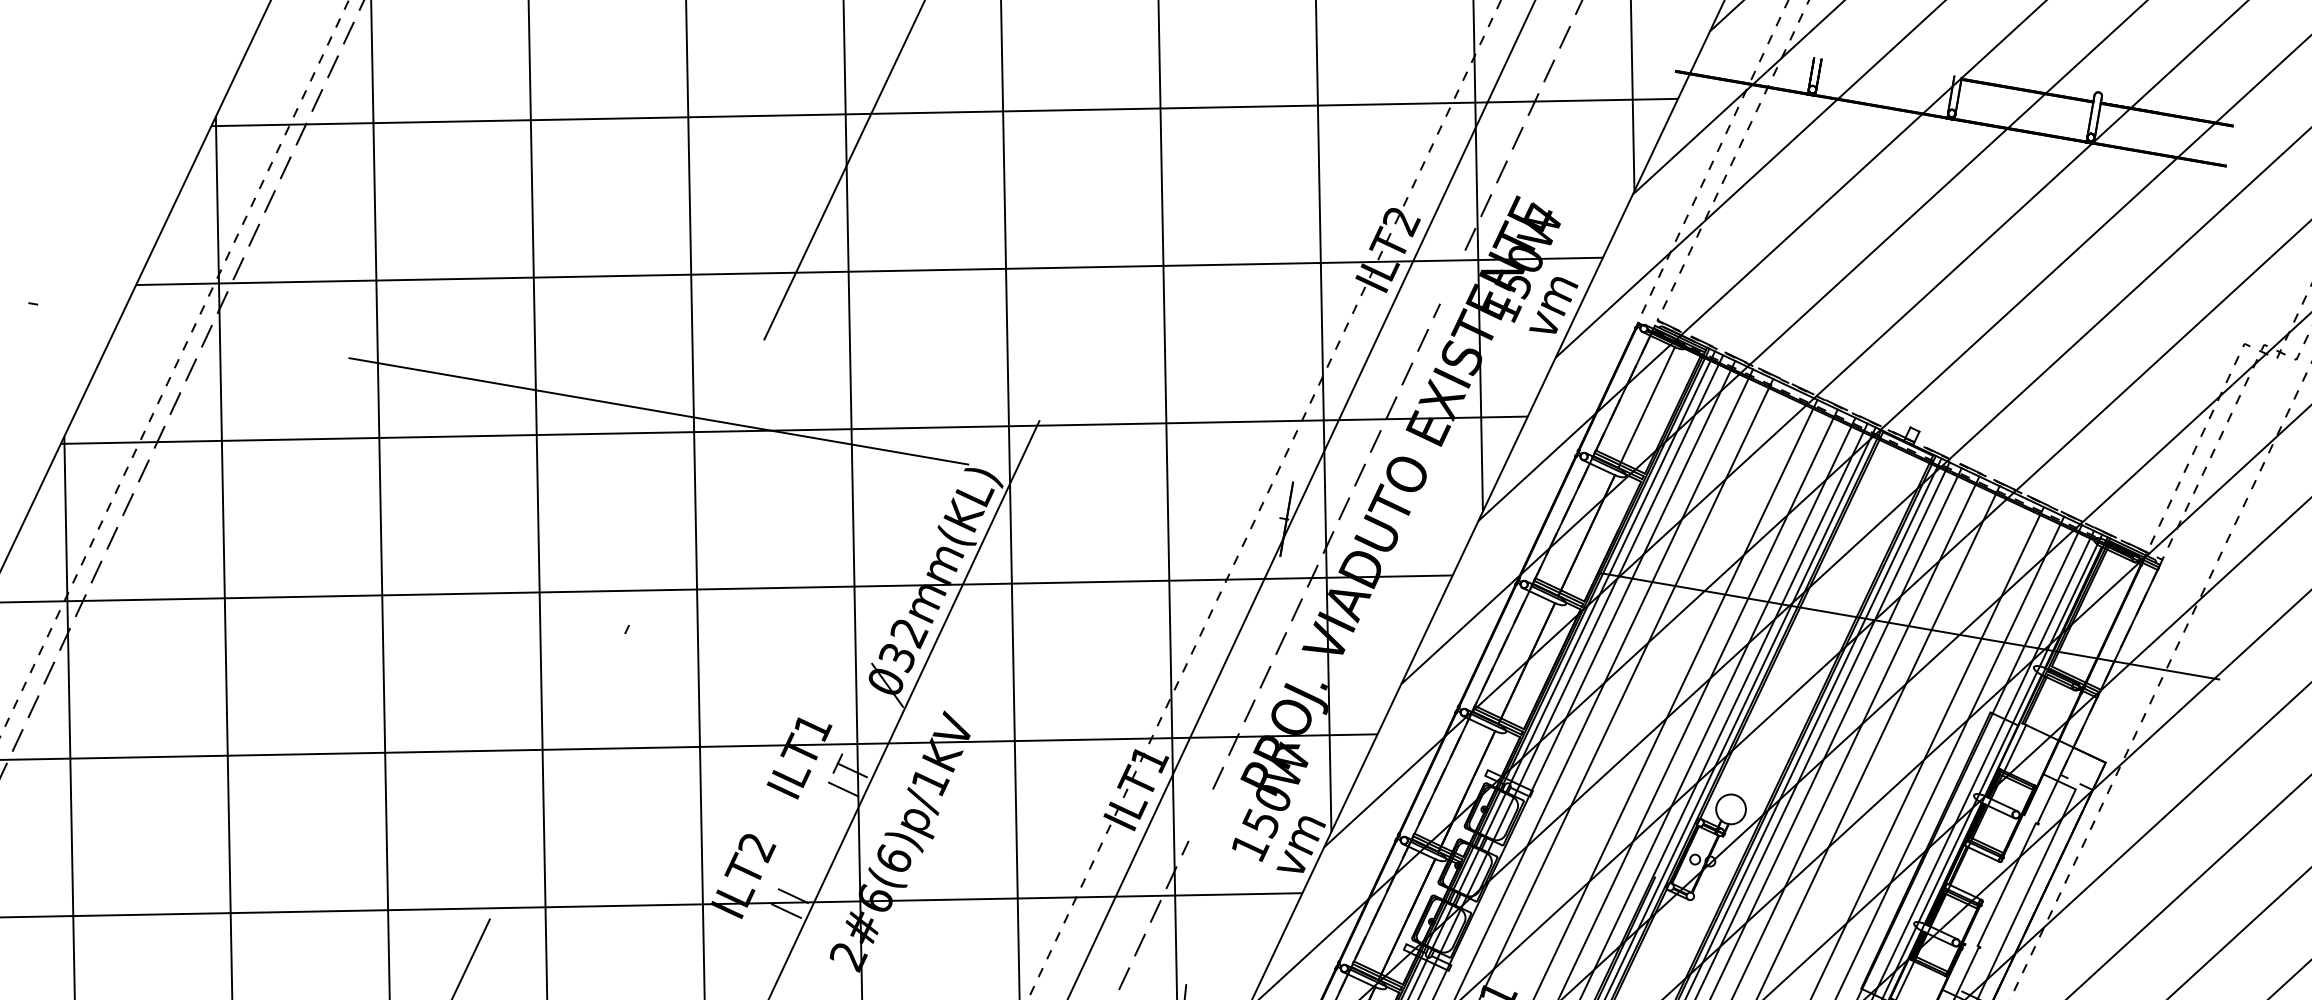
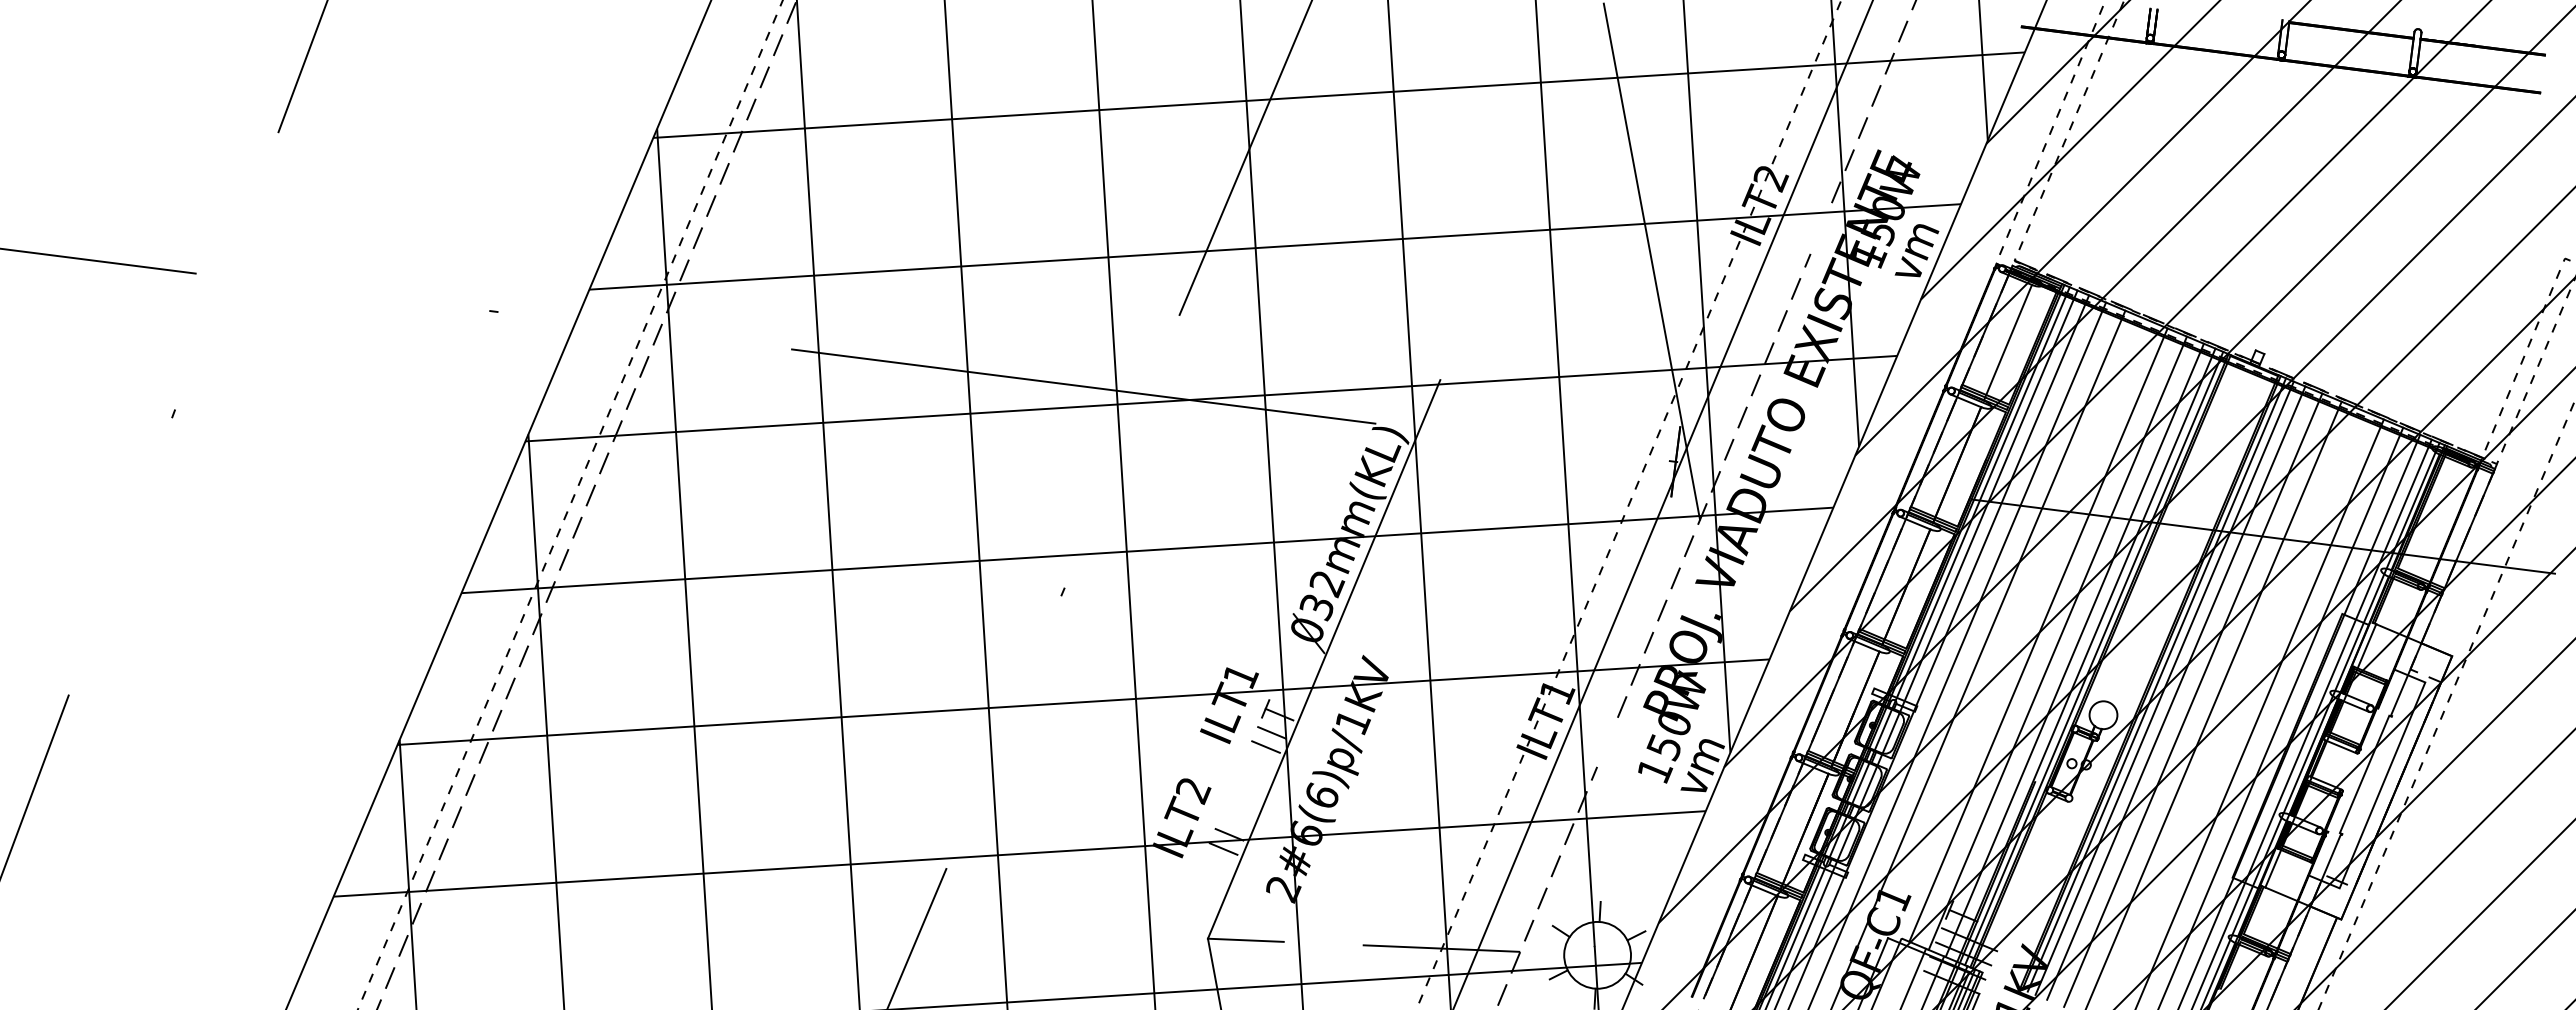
line: (1270, 304) -> (1651, 261), added
line: (835, 803) -> (1265, 746), added

